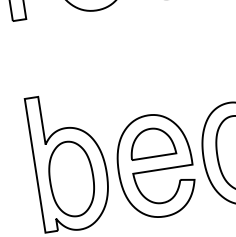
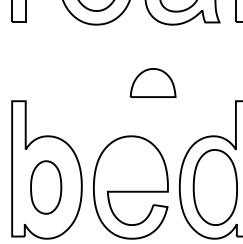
part: (151, 142) -> (152, 82), moved
part: (70, 179) -> (45, 187), size x0.7

